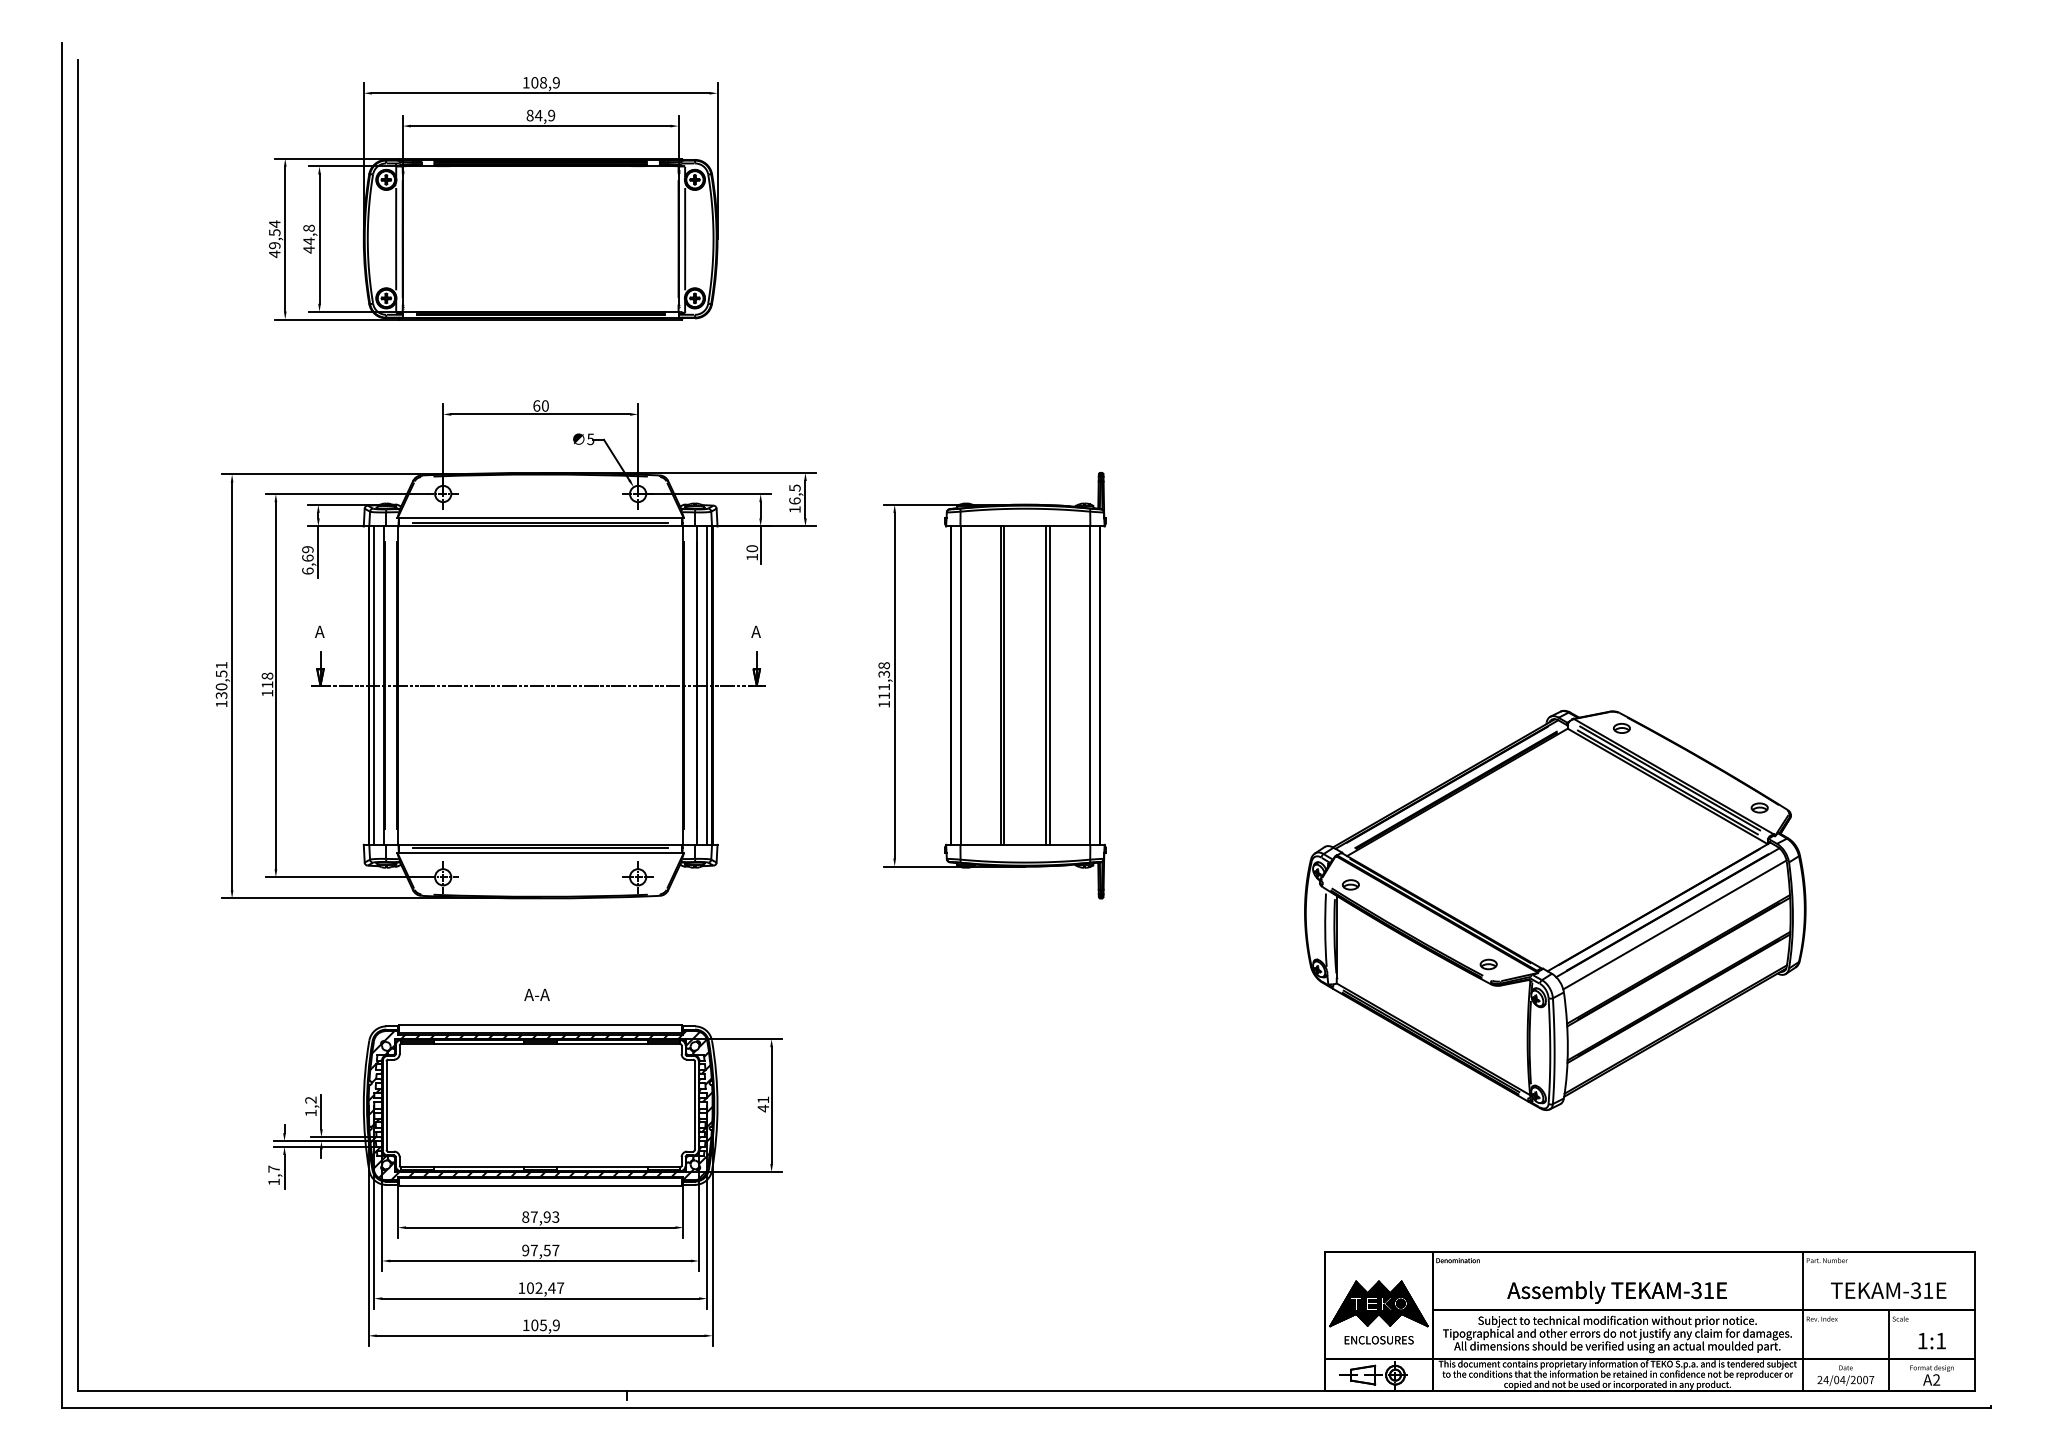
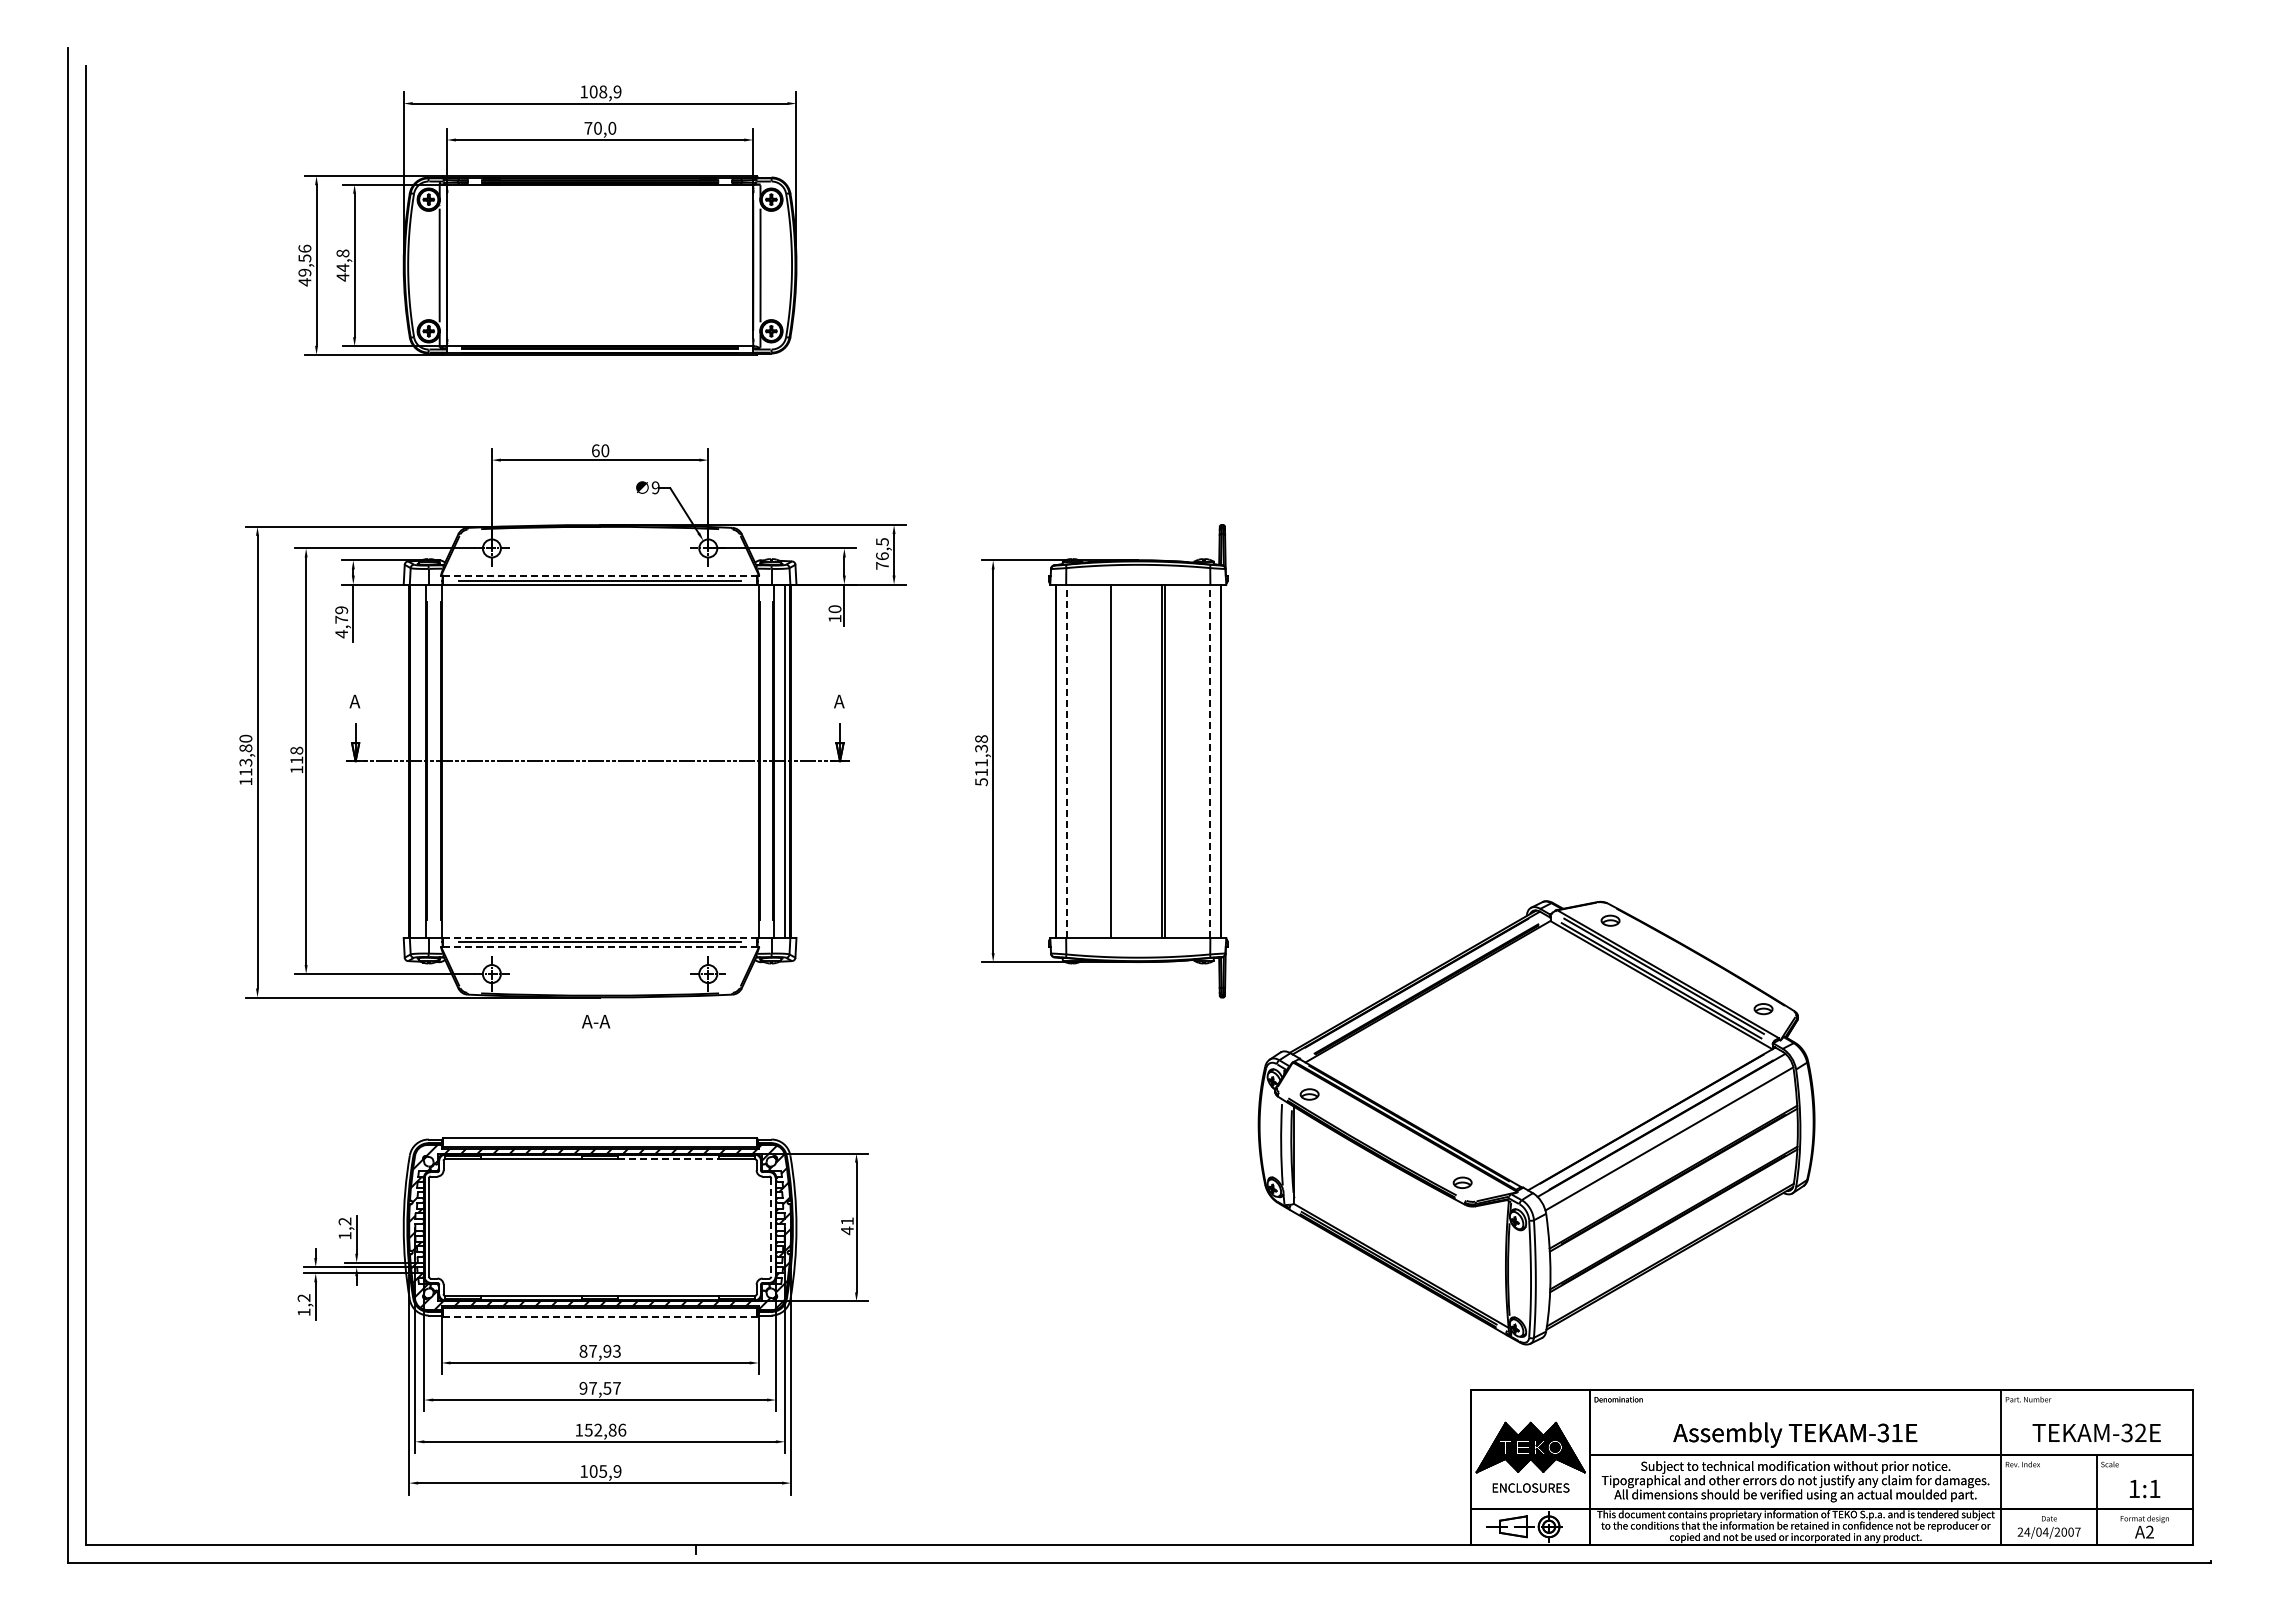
text: (541, 114) -> (600, 127), 84,9 -> 70,0
text: (274, 223) -> (304, 248), 49,54 -> 49,56
text: (590, 439) -> (655, 487), 5 -> 9
text: (795, 509) -> (882, 565), 16,5 -> 76,5
line: (541, 518) -> (600, 575), solid -> dashed
text: (307, 564) -> (341, 626), 6,69 -> 4,79
text: (221, 680) -> (245, 755), 130,51 -> 113,80
line: (374, 684) -> (415, 760), removed
line: (1004, 684) -> (1115, 760), removed
line: (960, 685) -> (1066, 761), solid -> dashed
line: (1089, 685) -> (1209, 761), solid -> dashed
text: (884, 704) -> (981, 782), 111,38 -> 511,38
line: (541, 844) -> (600, 937), solid -> dashed
line: (541, 853) -> (600, 947), solid -> dashed
part: (1555, 910) -> (1536, 1122), moved
text: (537, 994) -> (596, 1021), moved
line: (602, 1044) -> (668, 1159), solid -> dashed
line: (695, 1106) -> (771, 1228), solid -> dashed
text: (273, 1168) -> (303, 1297), 1,7 -> 1,2
line: (541, 1185) -> (600, 1316), solid -> dashed
text: (545, 1287) -> (605, 1429), 102,47 -> 152,86
text: (1928, 1290) -> (2140, 1432), TEKAM-31E -> TEKAM-32E

